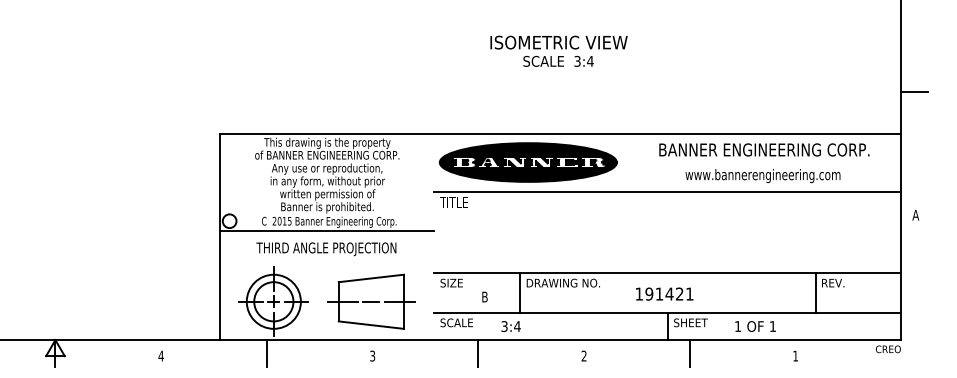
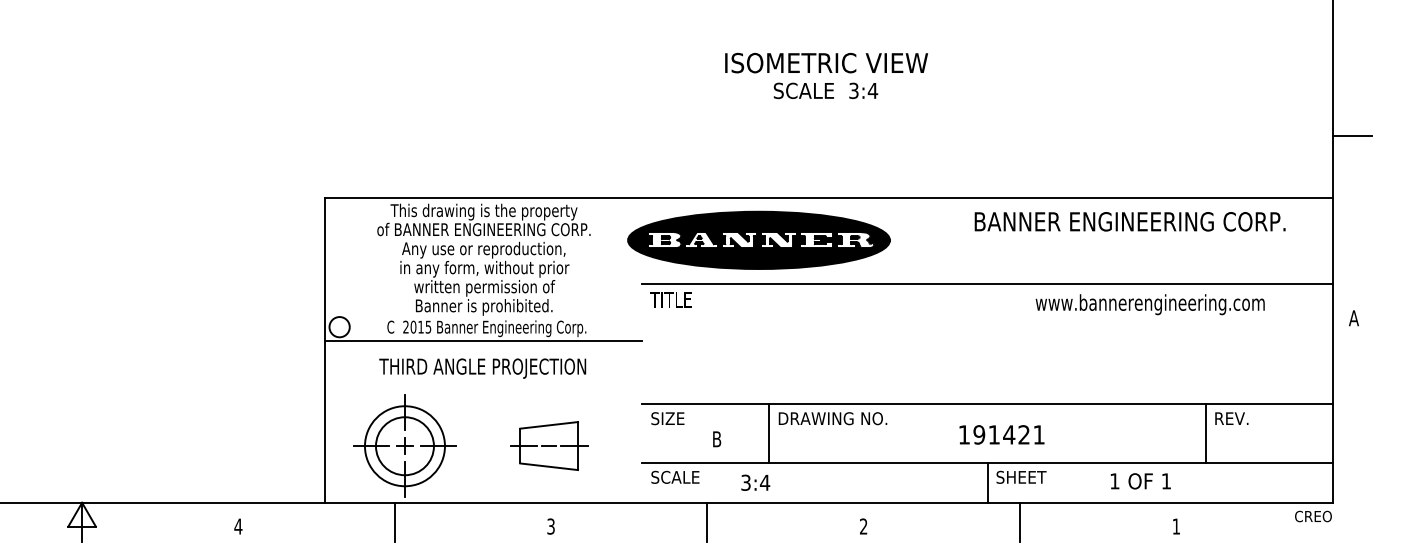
part: (527, 162) -> (757, 240), moved
text: (762, 176) -> (1149, 305), moved
text: (664, 293) -> (1001, 433), moved
part: (371, 301) -> (549, 445), size x0.6
text: (755, 326) -> (1140, 481), moved

